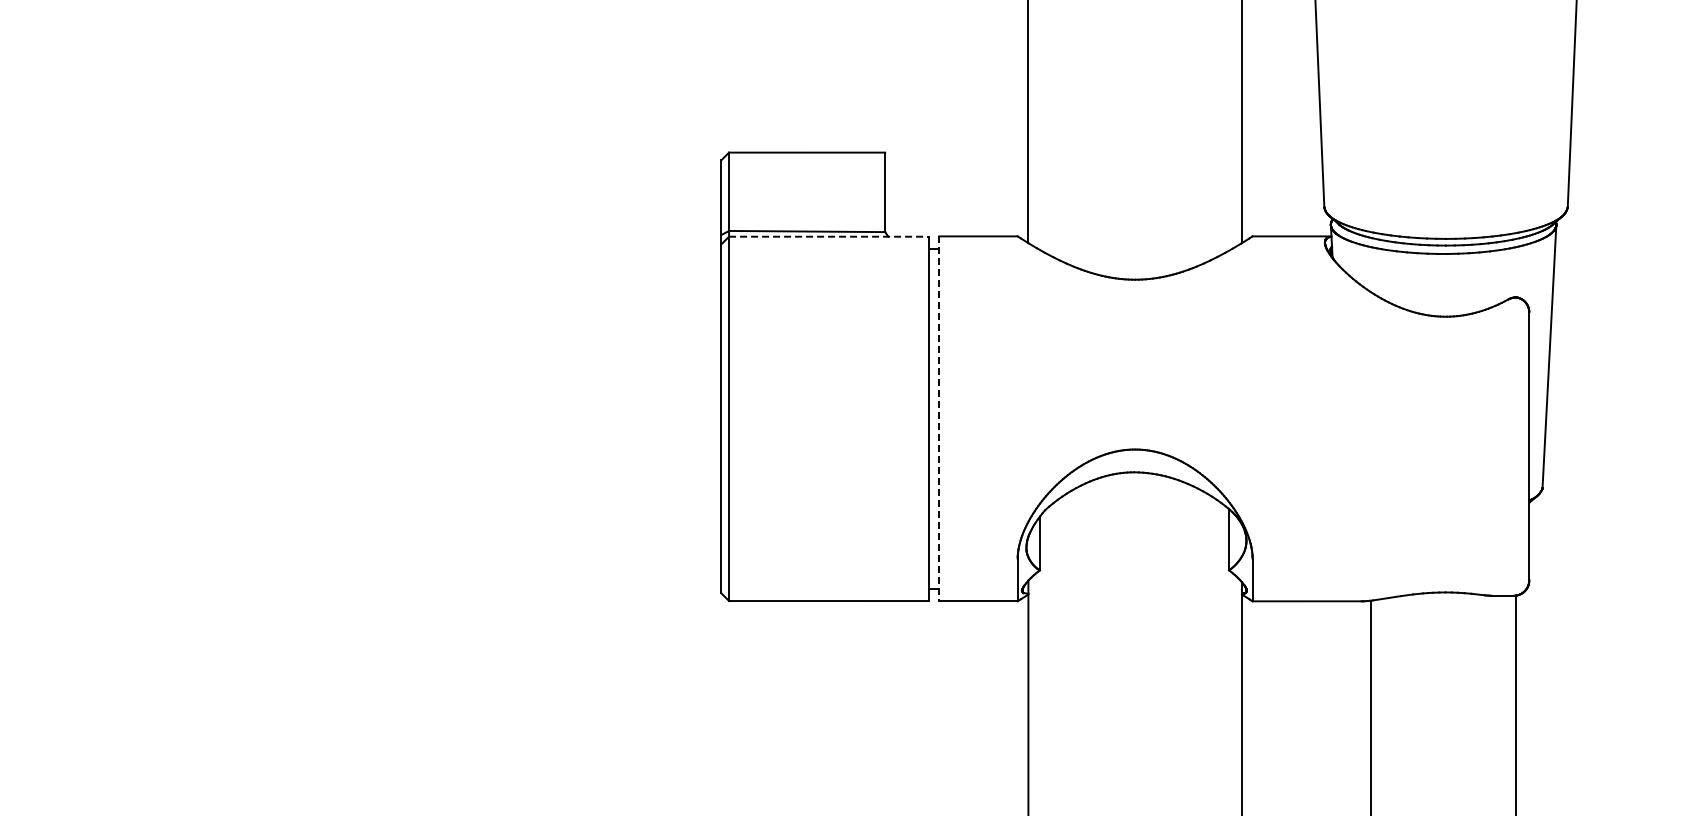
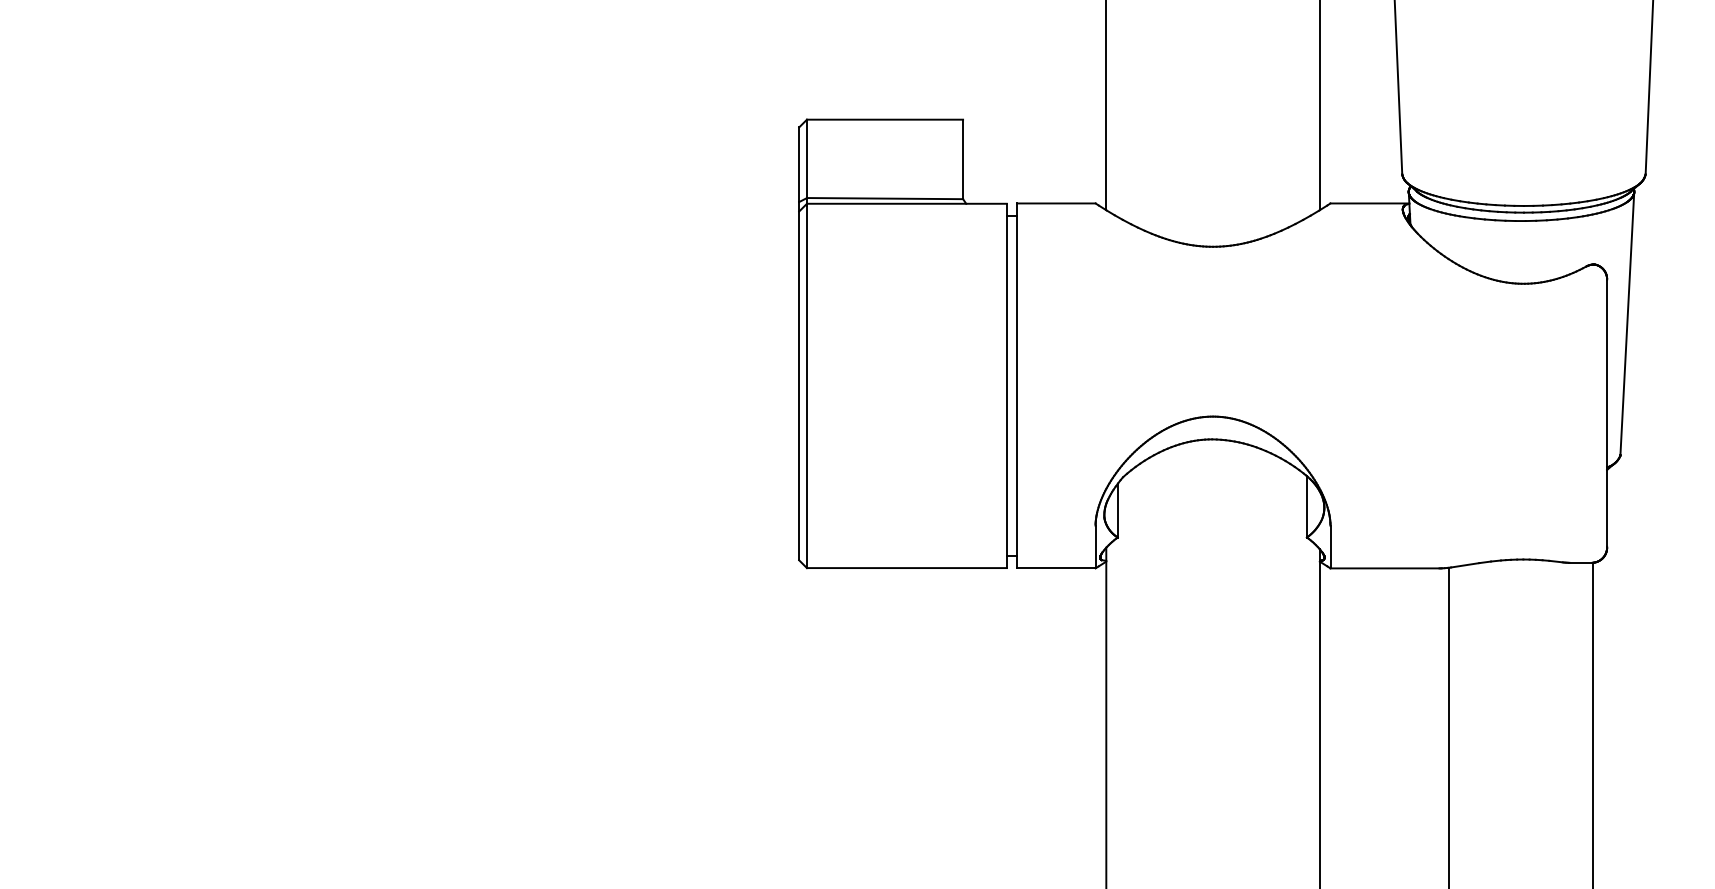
line: (828, 236) -> (906, 203), dashed -> solid
line: (939, 419) -> (1017, 386), dashed -> solid

